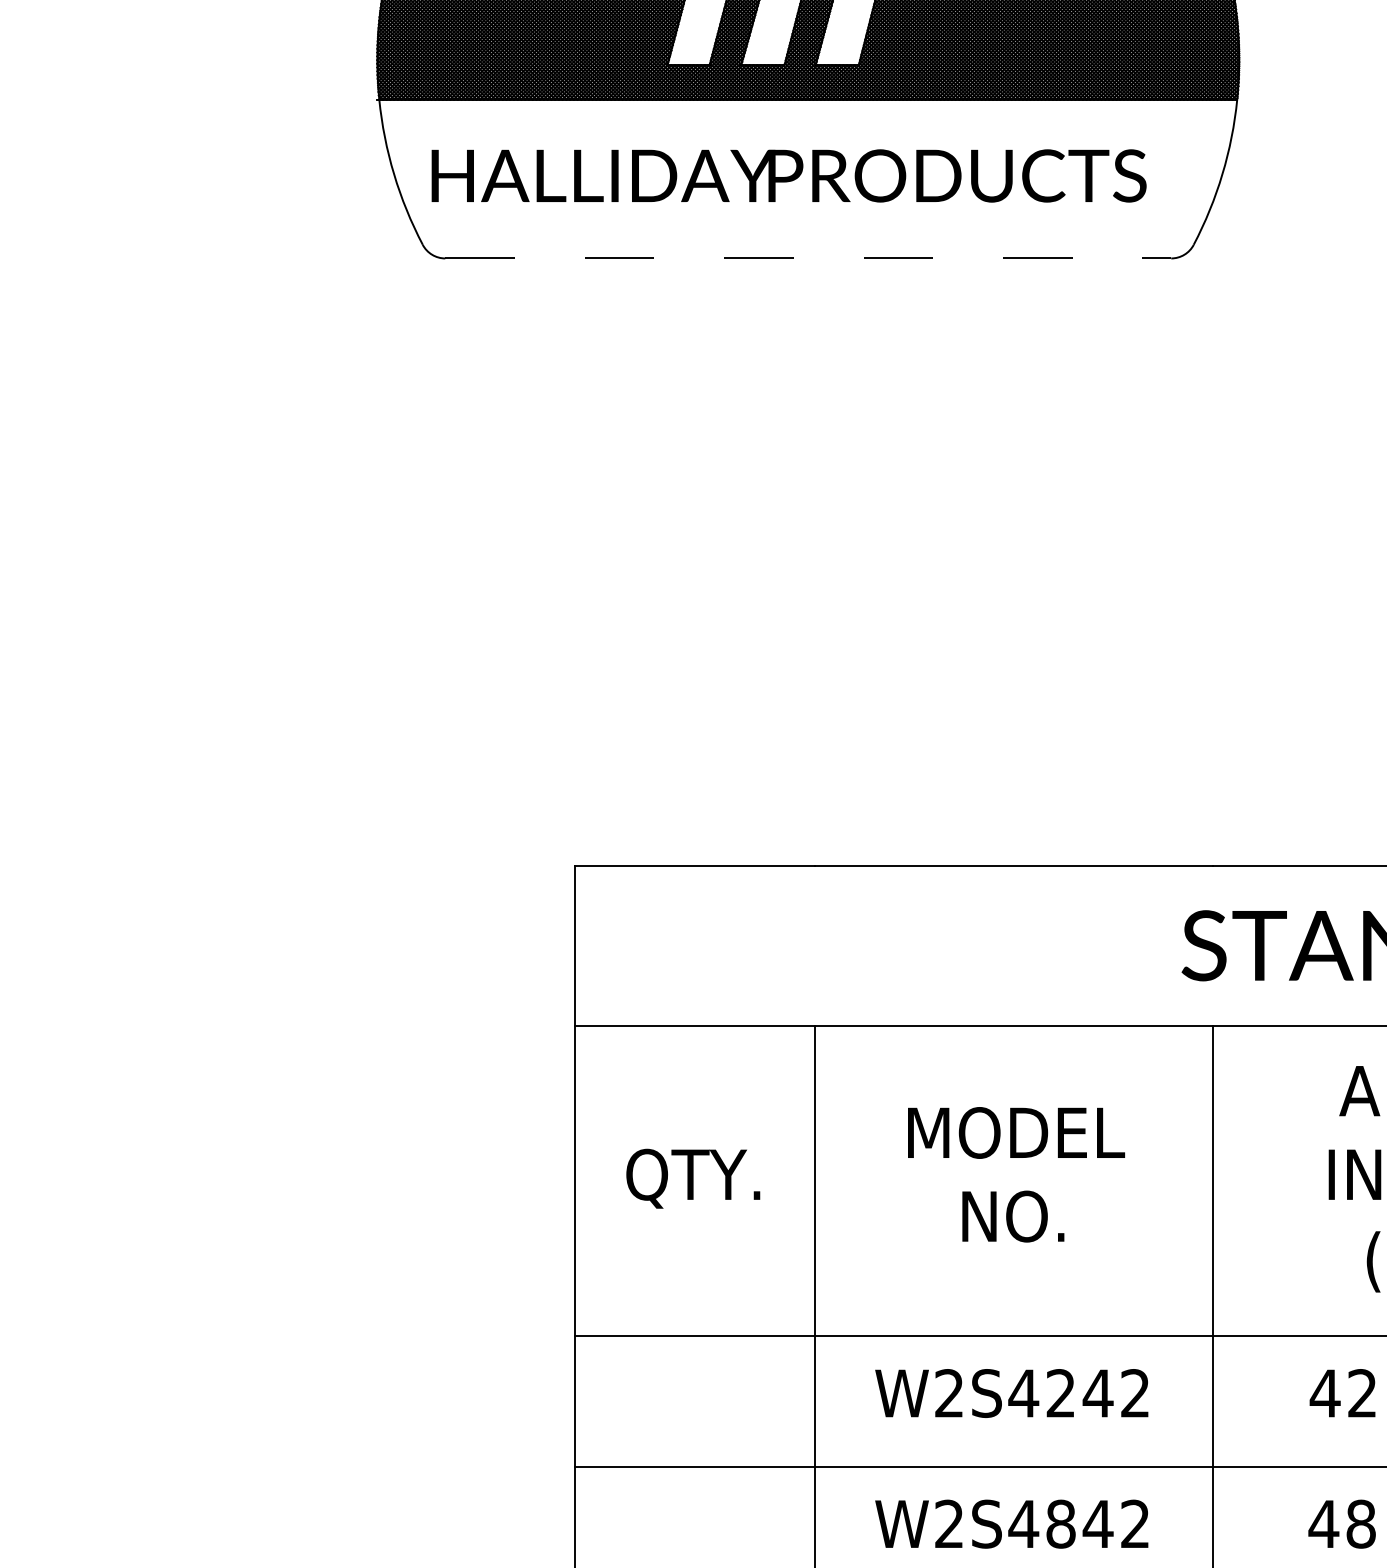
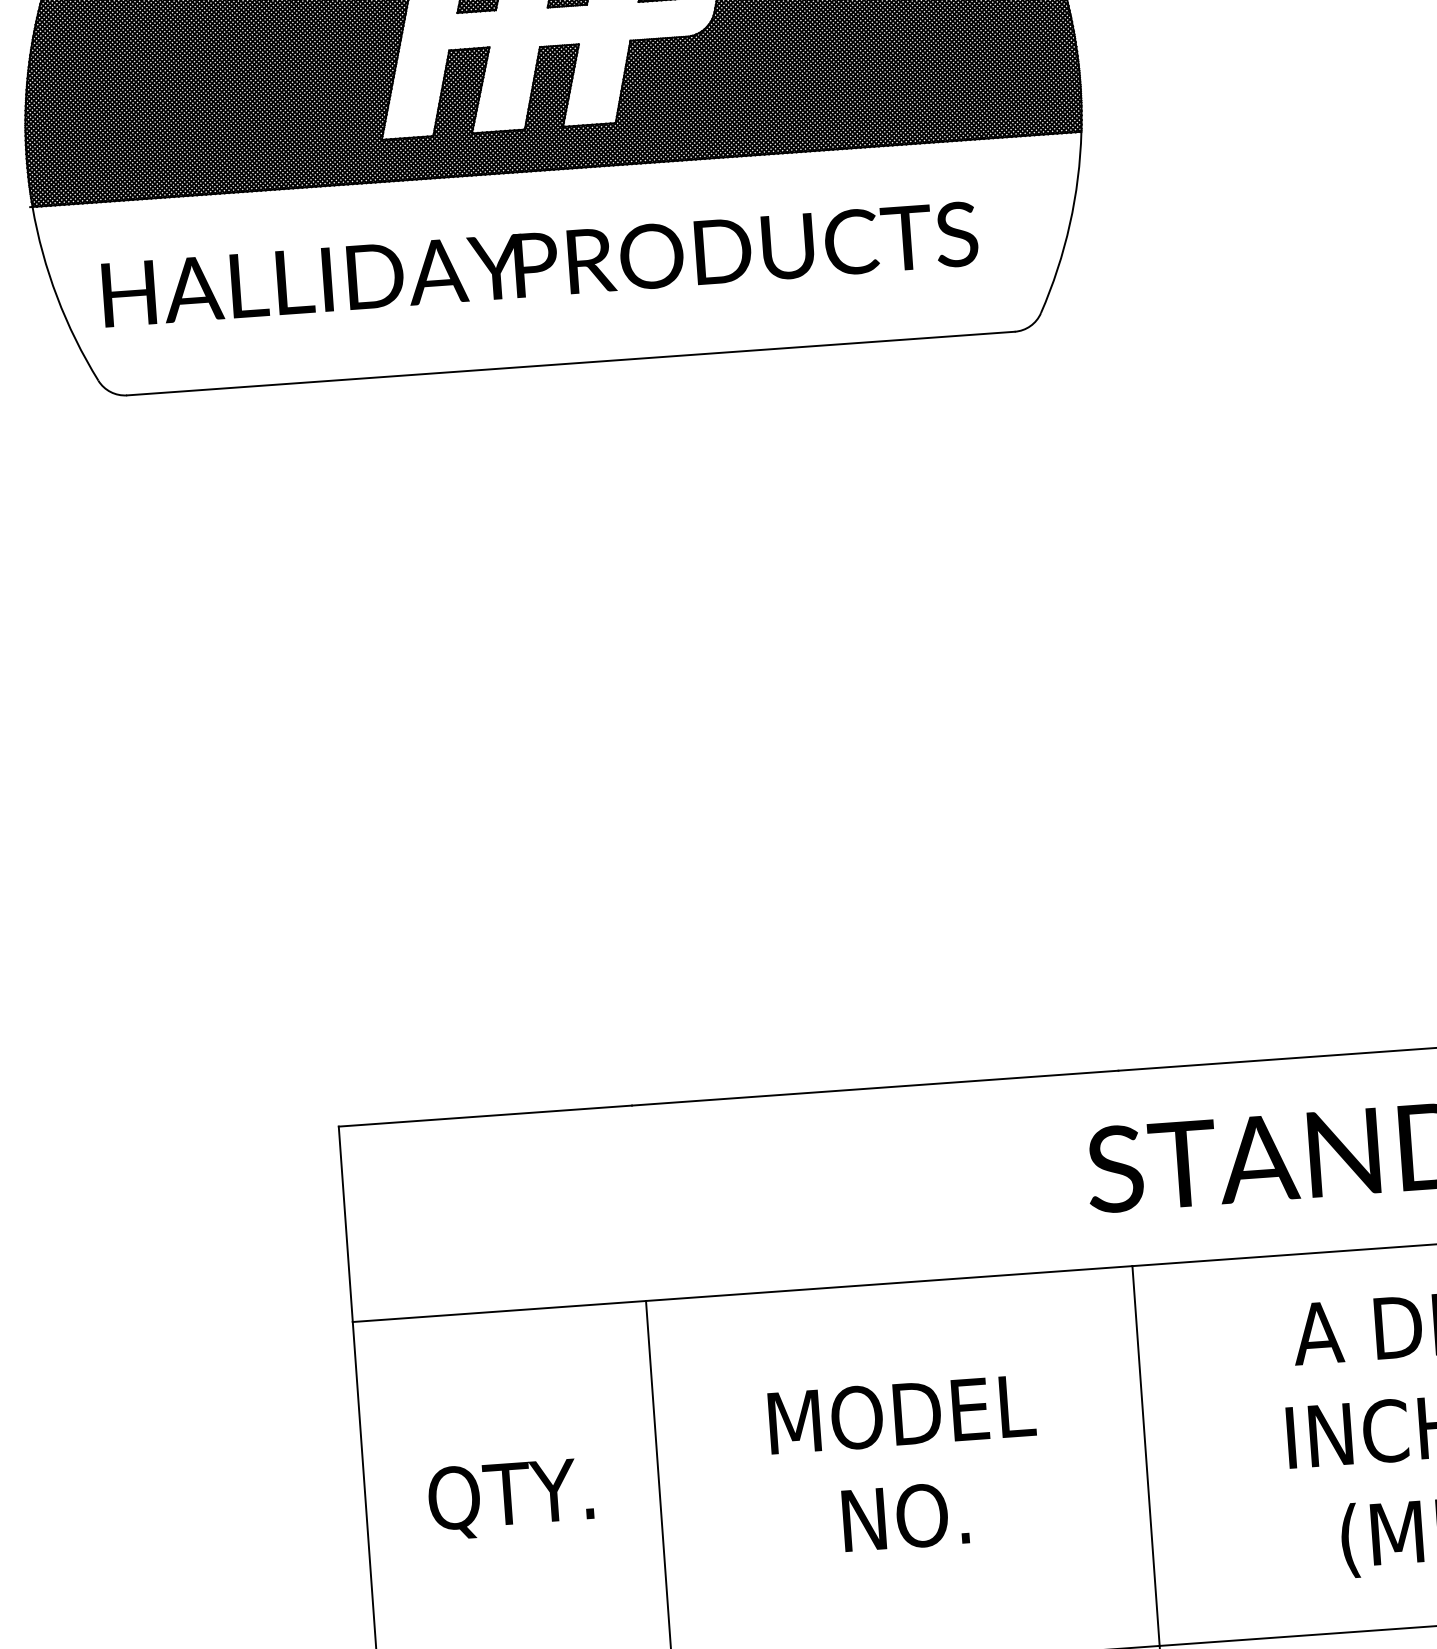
line: (808, 258) -> (571, 363), dashed -> solid

